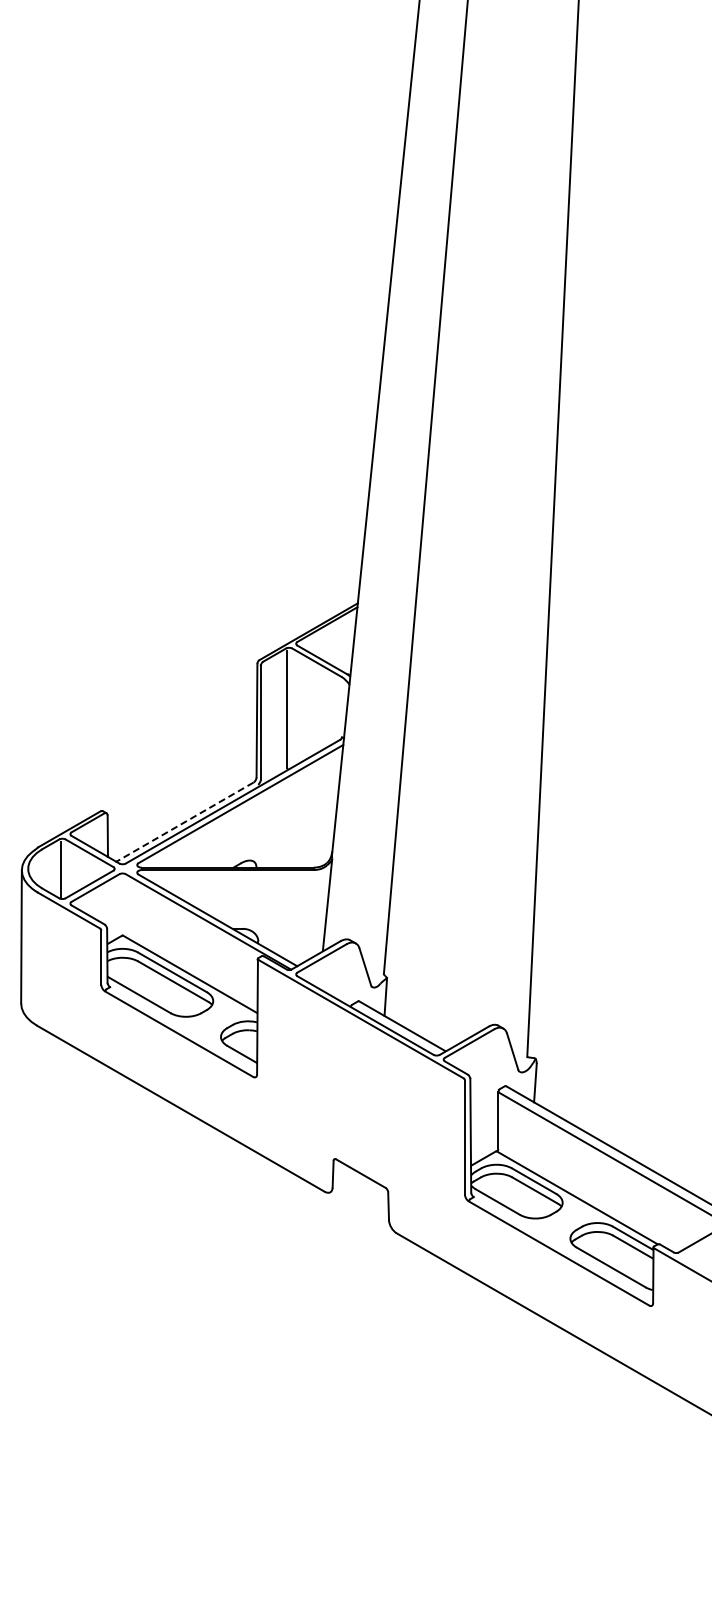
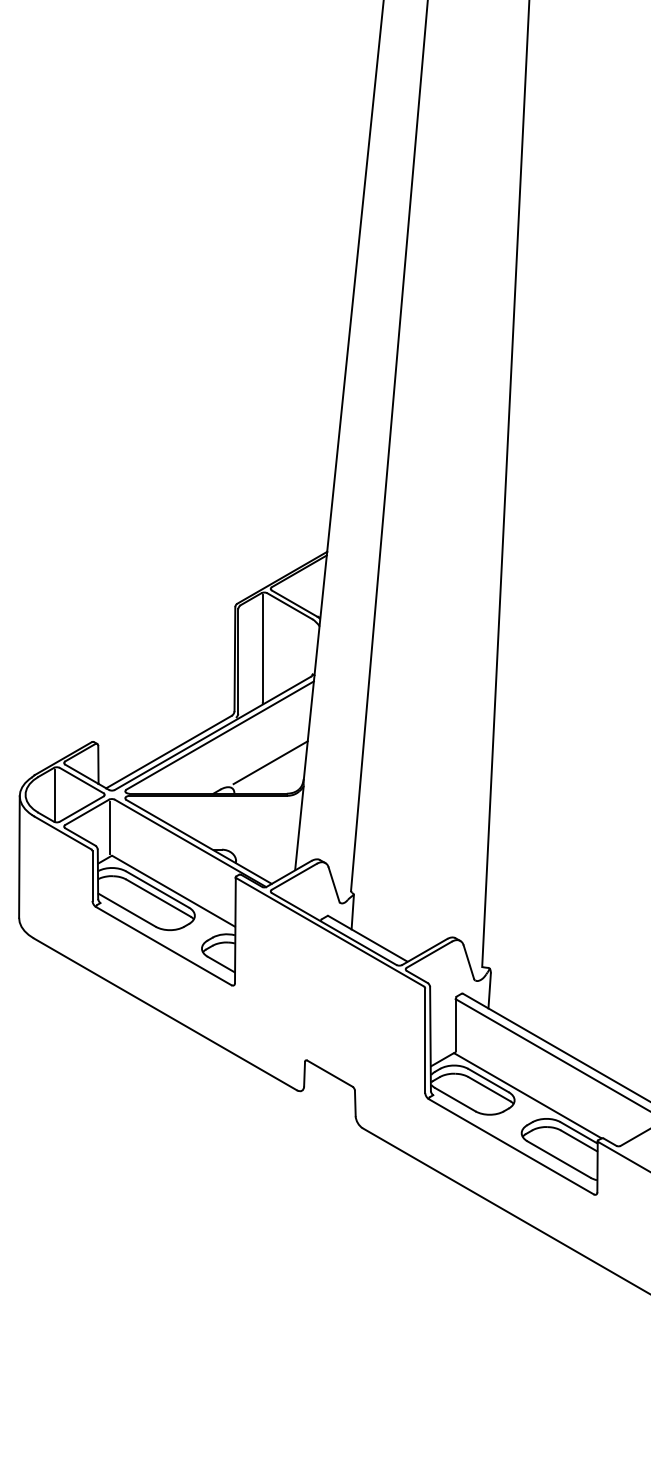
line: (184, 822) -> (168, 752), dashed -> solid
line: (295, 833) -> (270, 762), added
line: (120, 904) -> (110, 827), added

